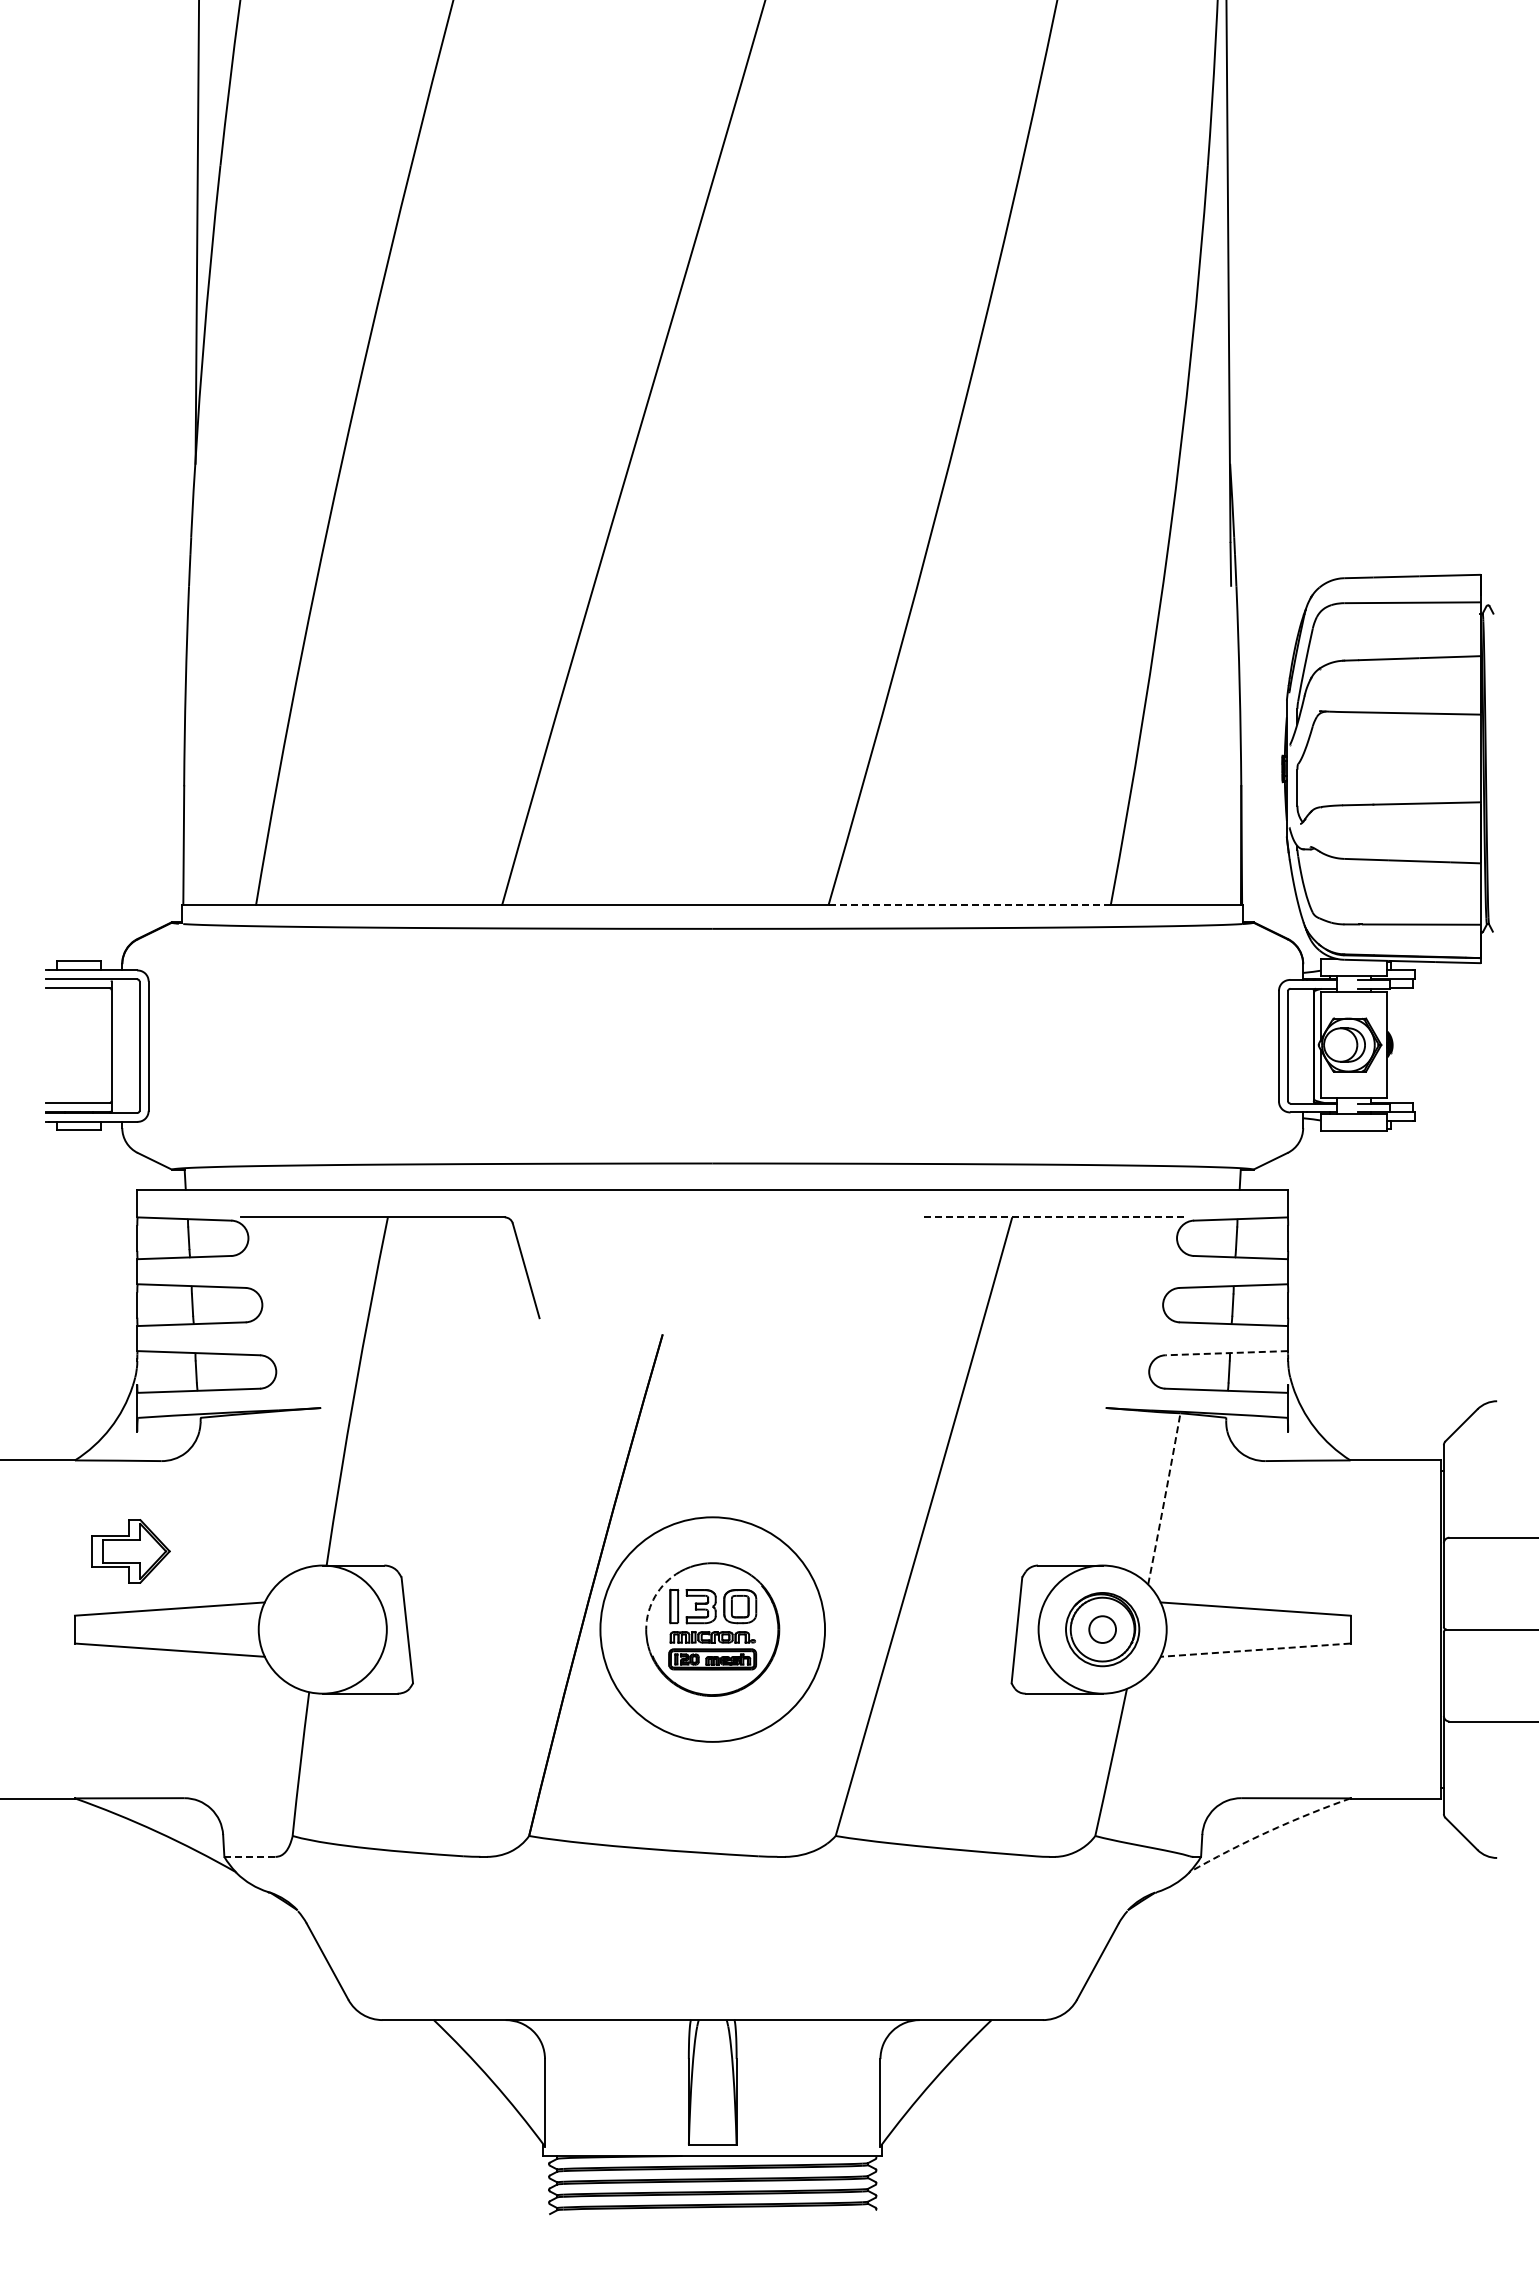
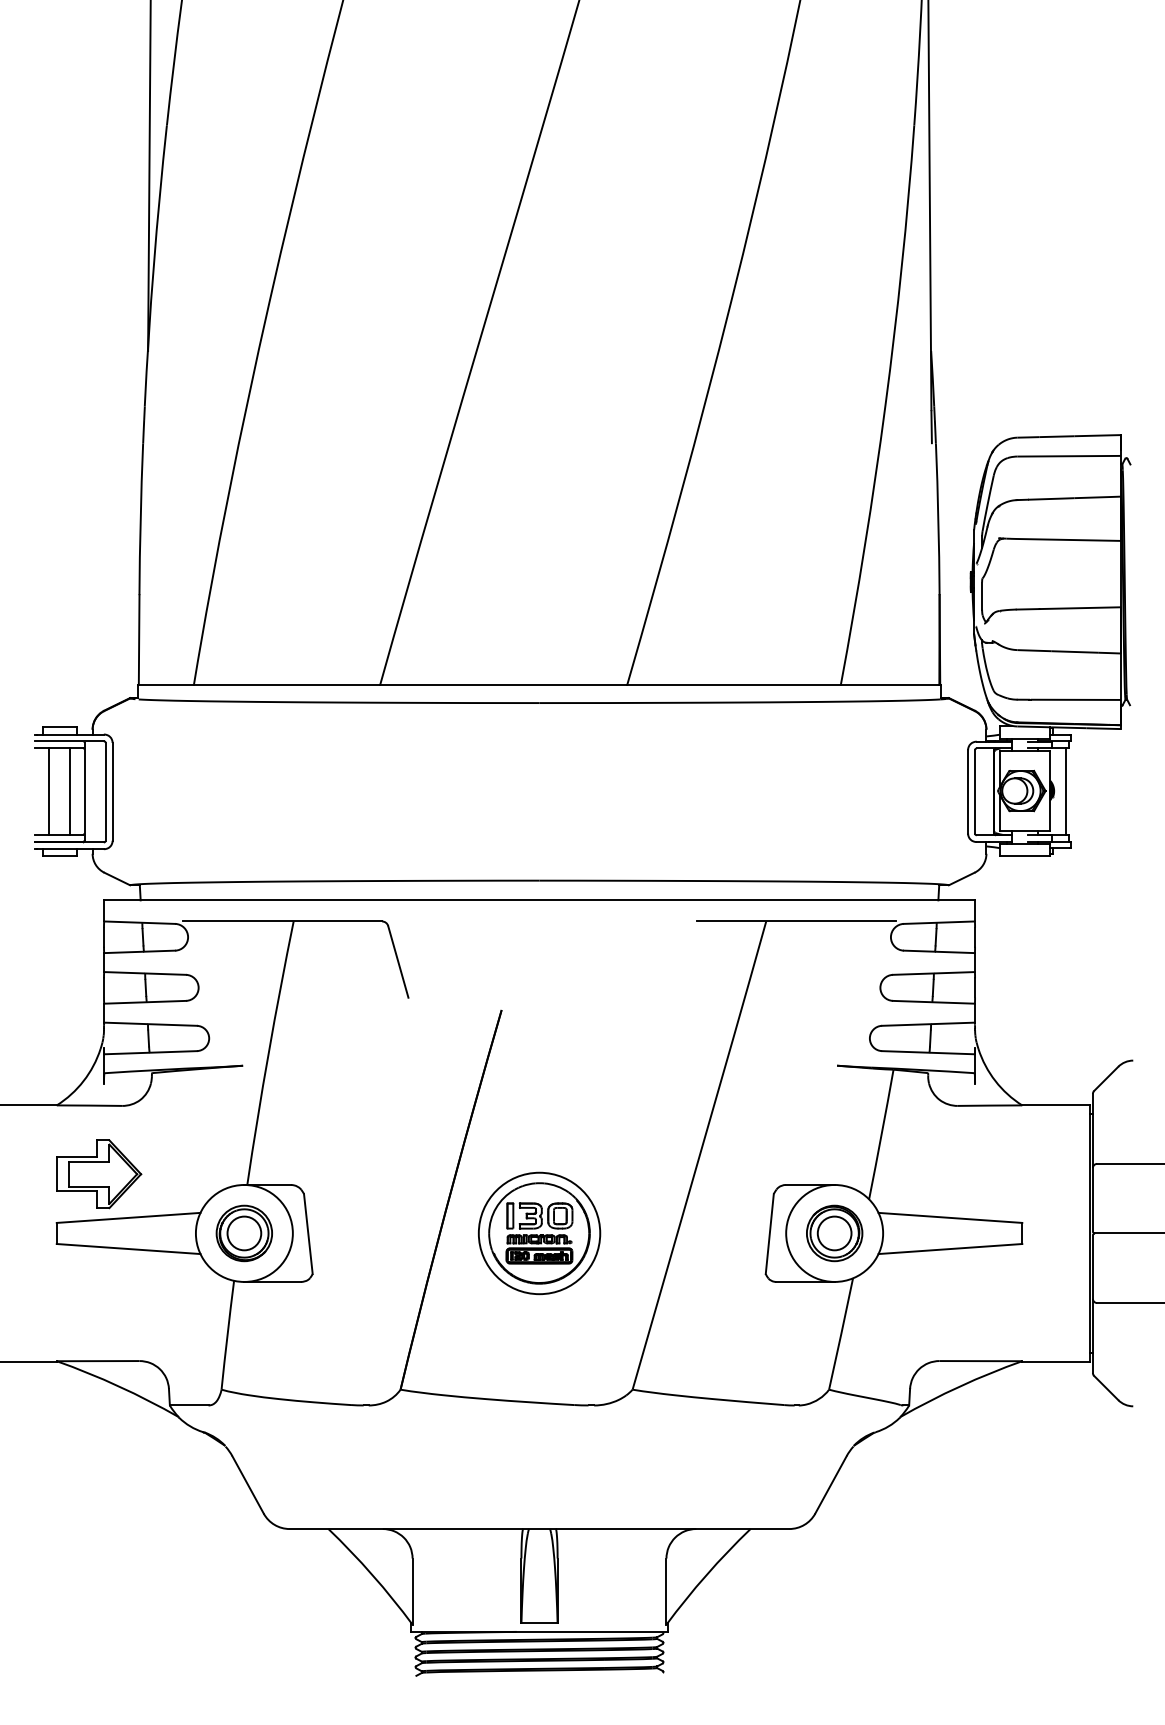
line: (970, 904) -> (734, 684), dashed -> solid
line: (64, 1045) -> (48, 791), added
line: (92, 1045) -> (70, 791), added
line: (1408, 1045) -> (1066, 791), added
line: (1052, 1217) -> (796, 921), dashed -> solid
line: (1226, 1353) -> (928, 1024), dashed -> solid
arc: (1164, 1498) -> (881, 1134), dashed -> solid
part: (130, 1551) -> (98, 1174), size x1.43
arc: (655, 1596) -> (496, 1208), dashed -> solid
part: (322, 1629) -> (244, 1233), added
circle: (712, 1629) -> (539, 1233), size x0.71
circle: (1102, 1629) -> (834, 1233), size x1.67
line: (1255, 1650) -> (950, 1249), dashed -> solid
arc: (1268, 1831) -> (960, 1386), dashed -> solid
line: (249, 1856) -> (188, 1405), dashed -> solid

